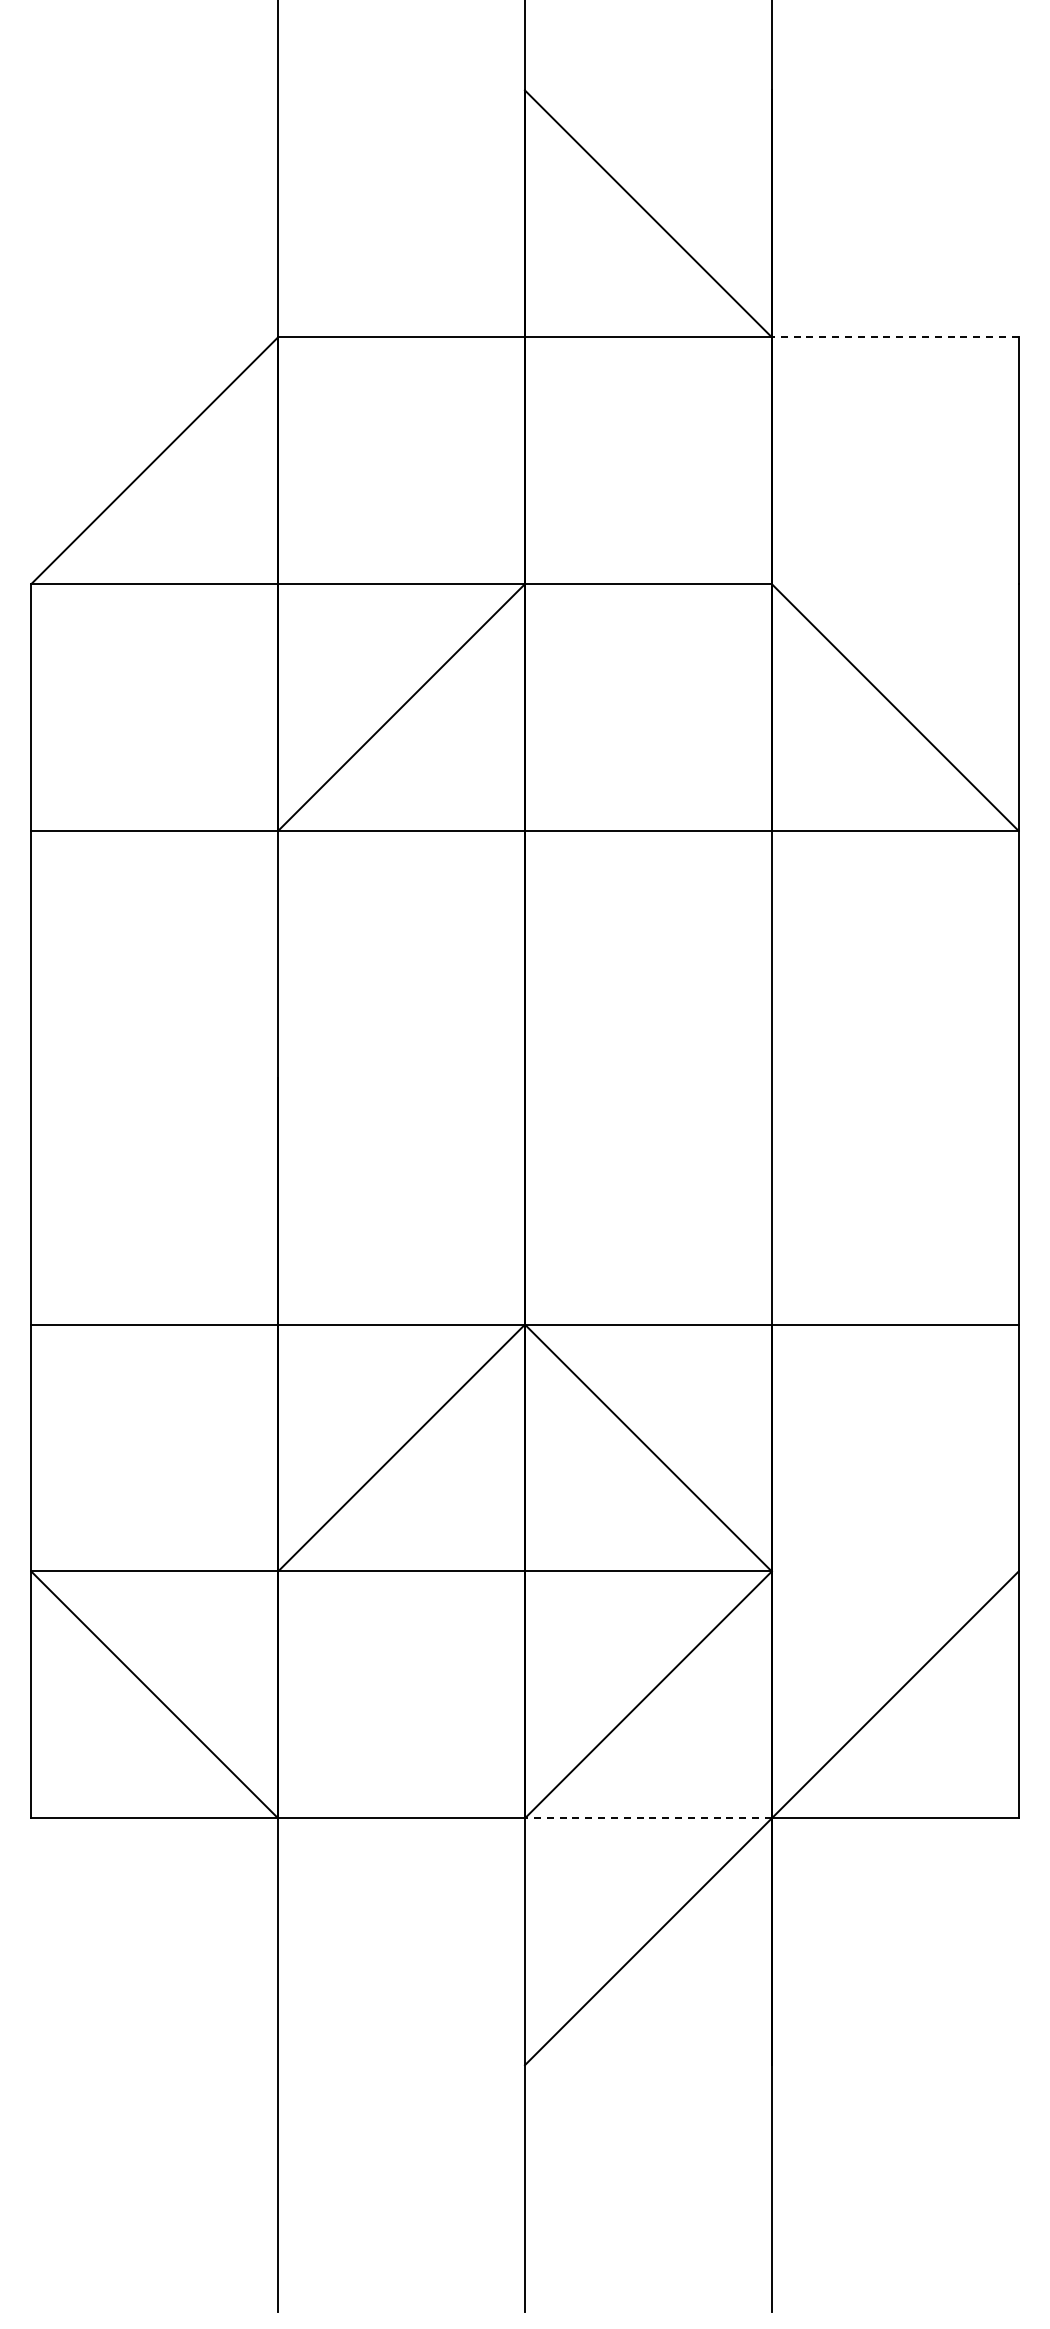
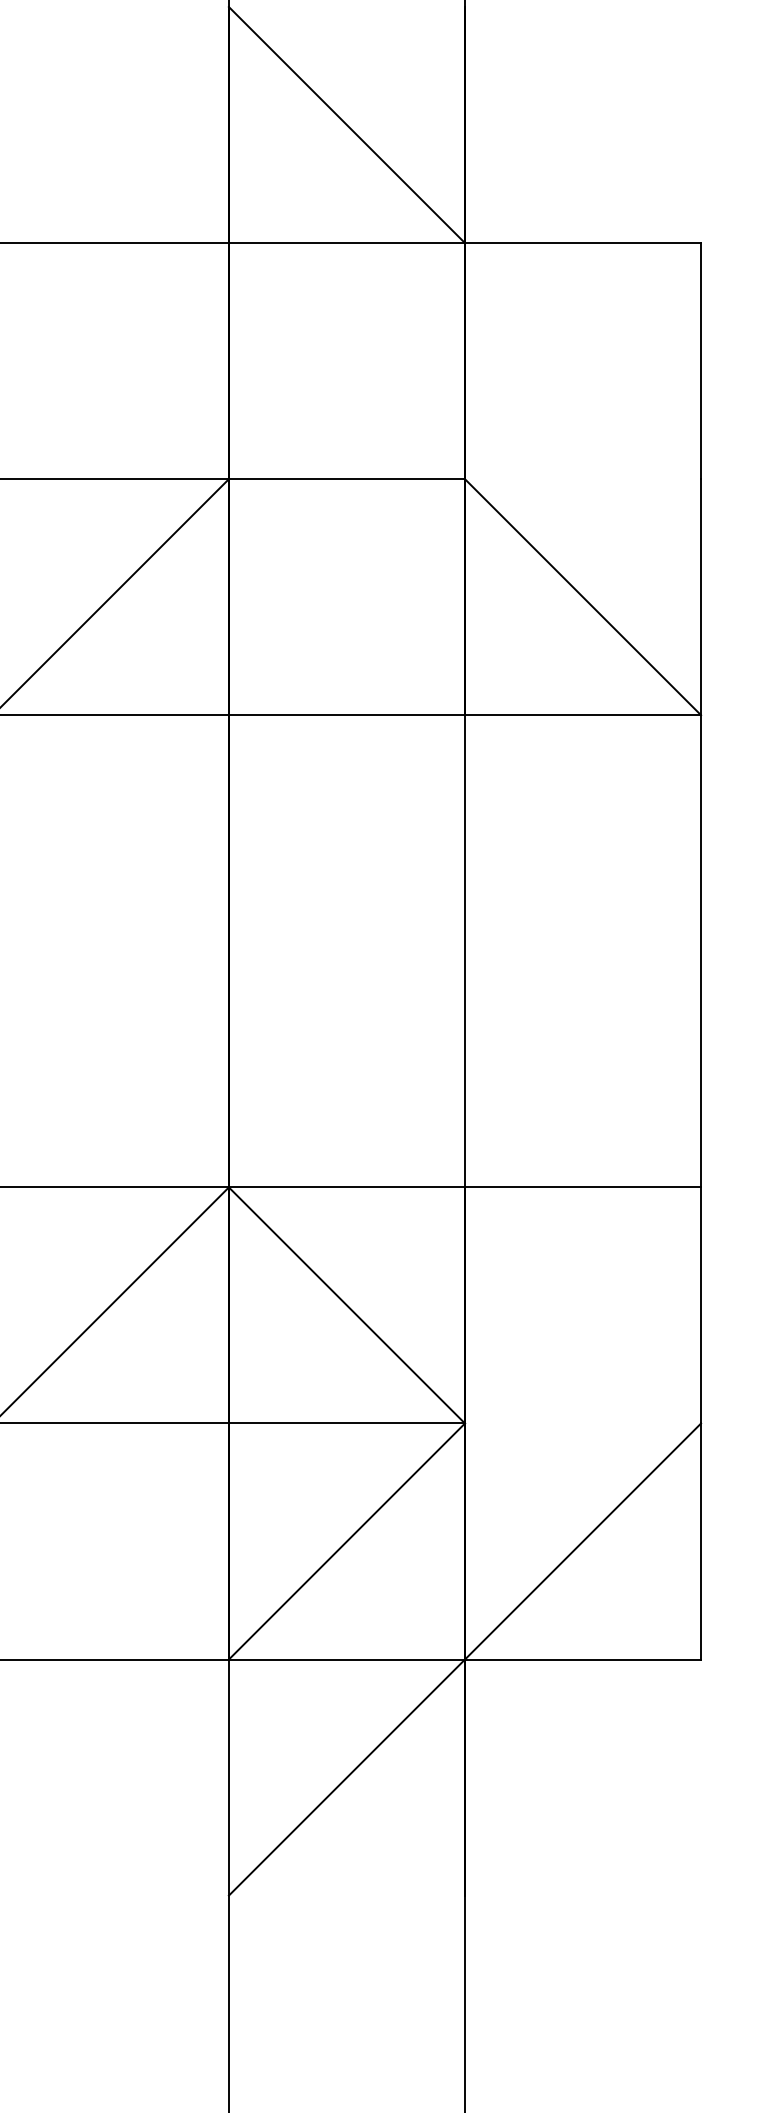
line: (894, 337) -> (582, 243), dashed -> solid
line: (647, 1818) -> (346, 1659), dashed -> solid

